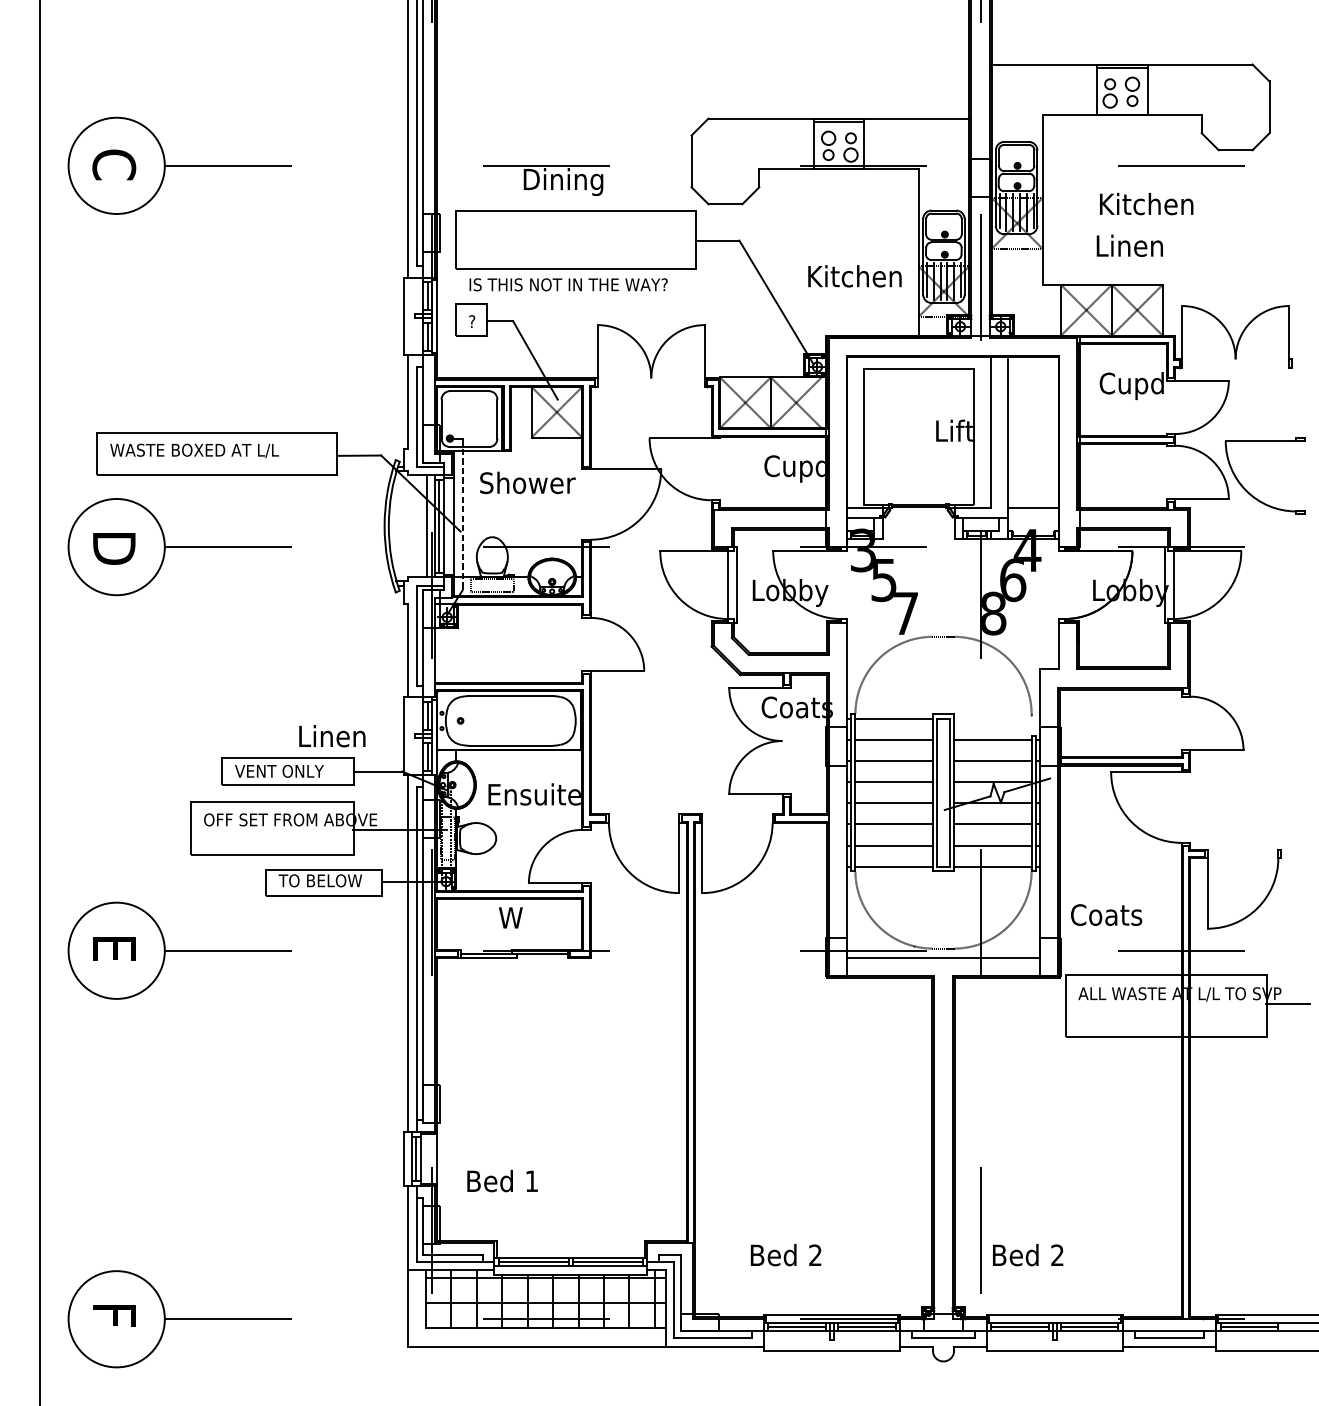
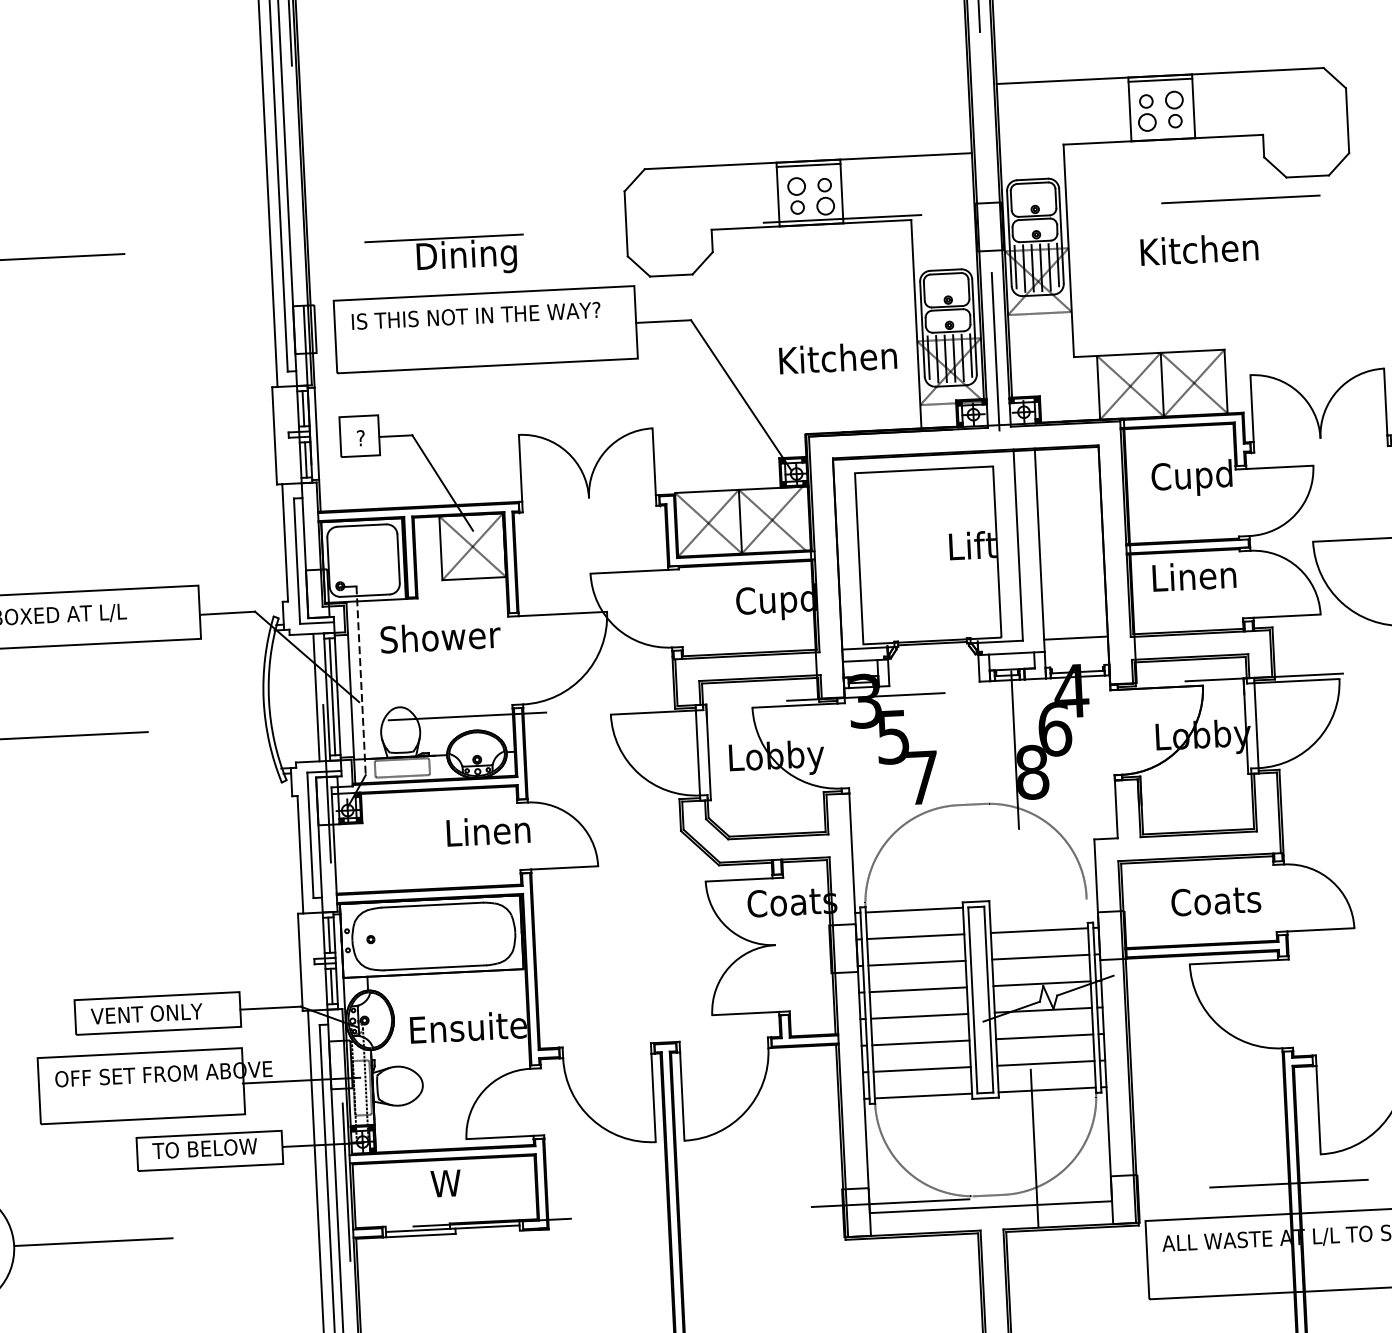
text: (1129, 245) -> (1193, 575), moved
text: (568, 284) -> (476, 315), moved
text: (332, 736) -> (488, 831), moved
text: (1106, 914) -> (1216, 900), moved

